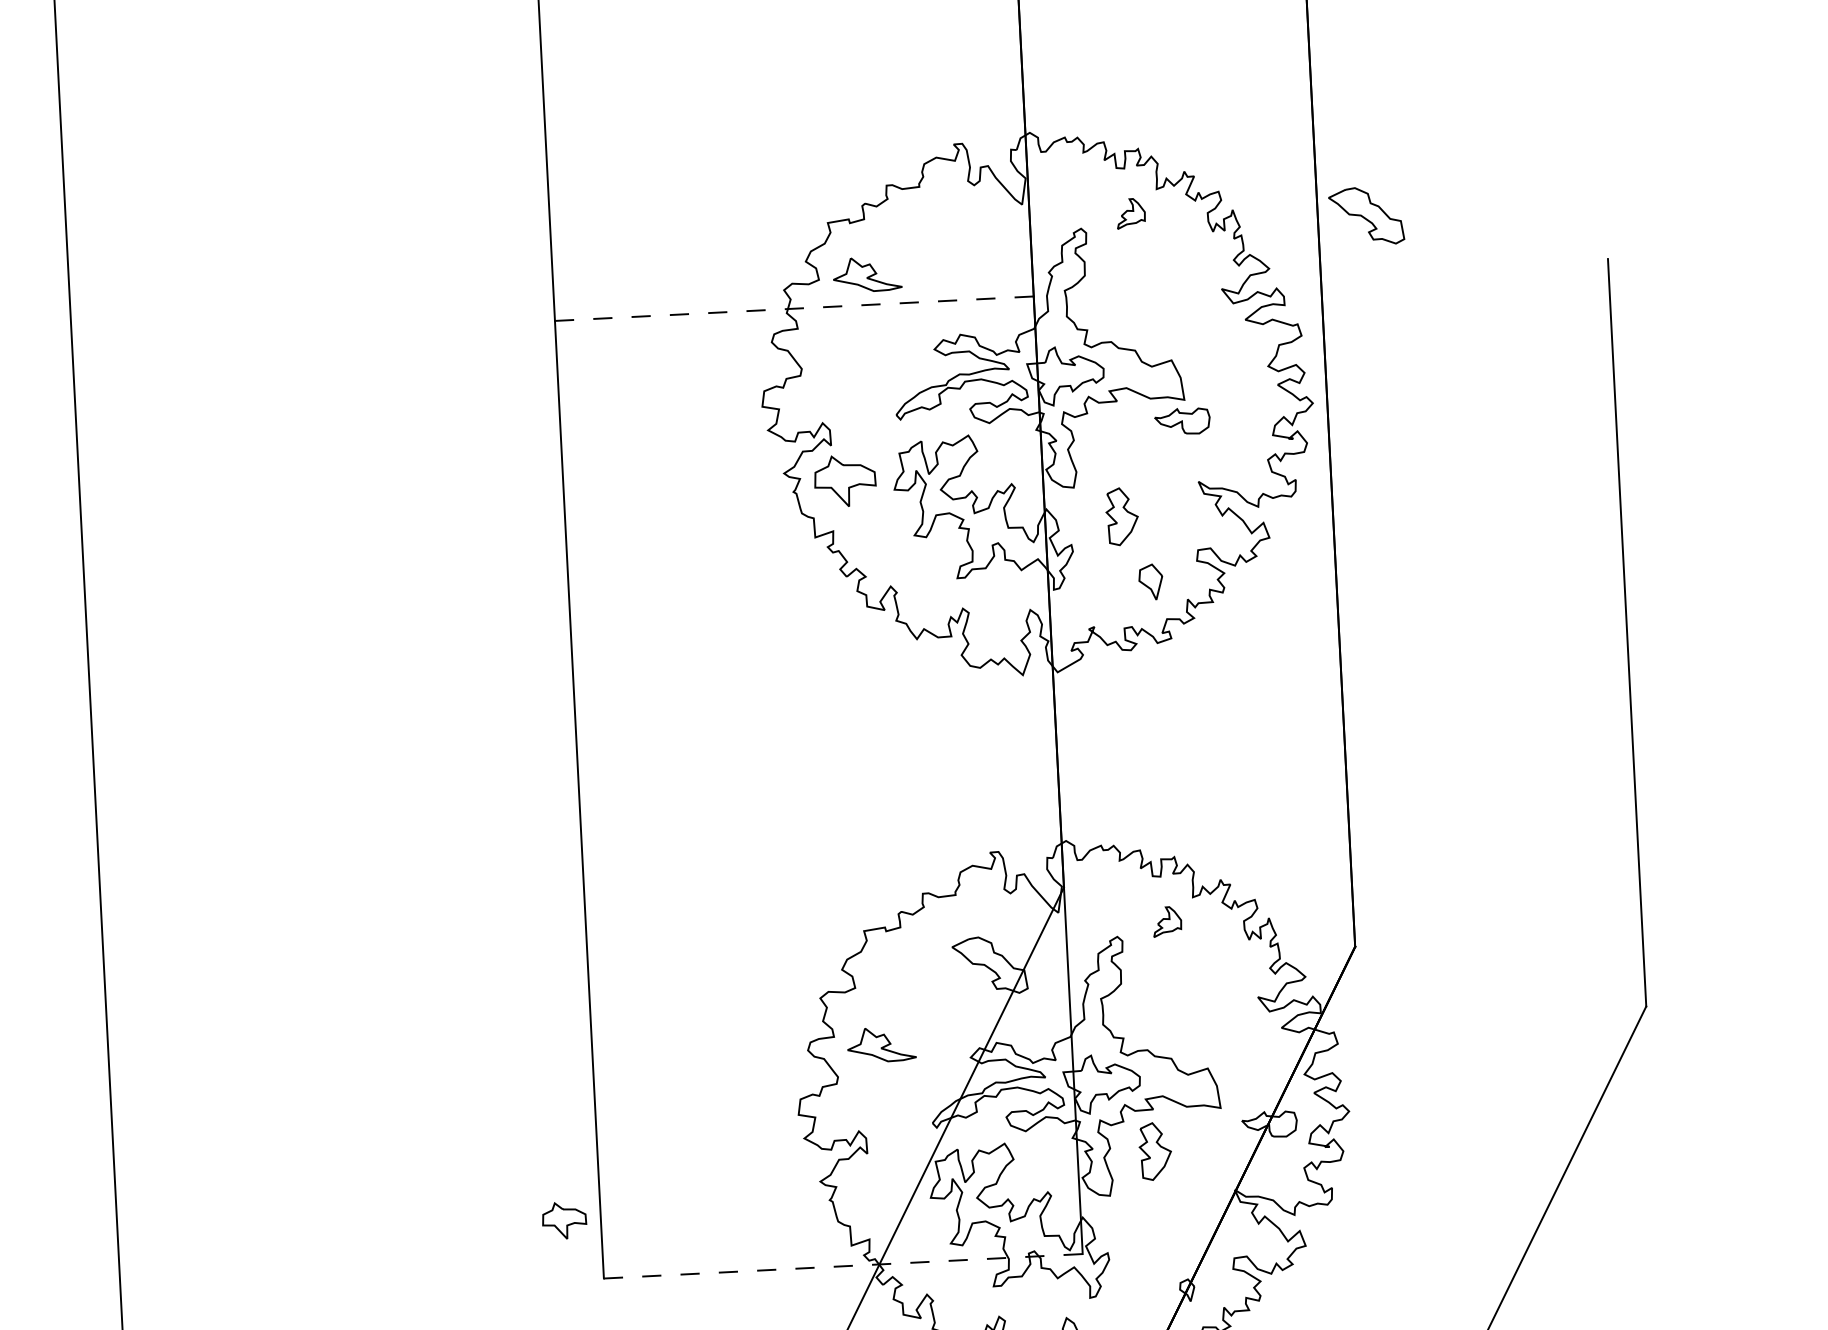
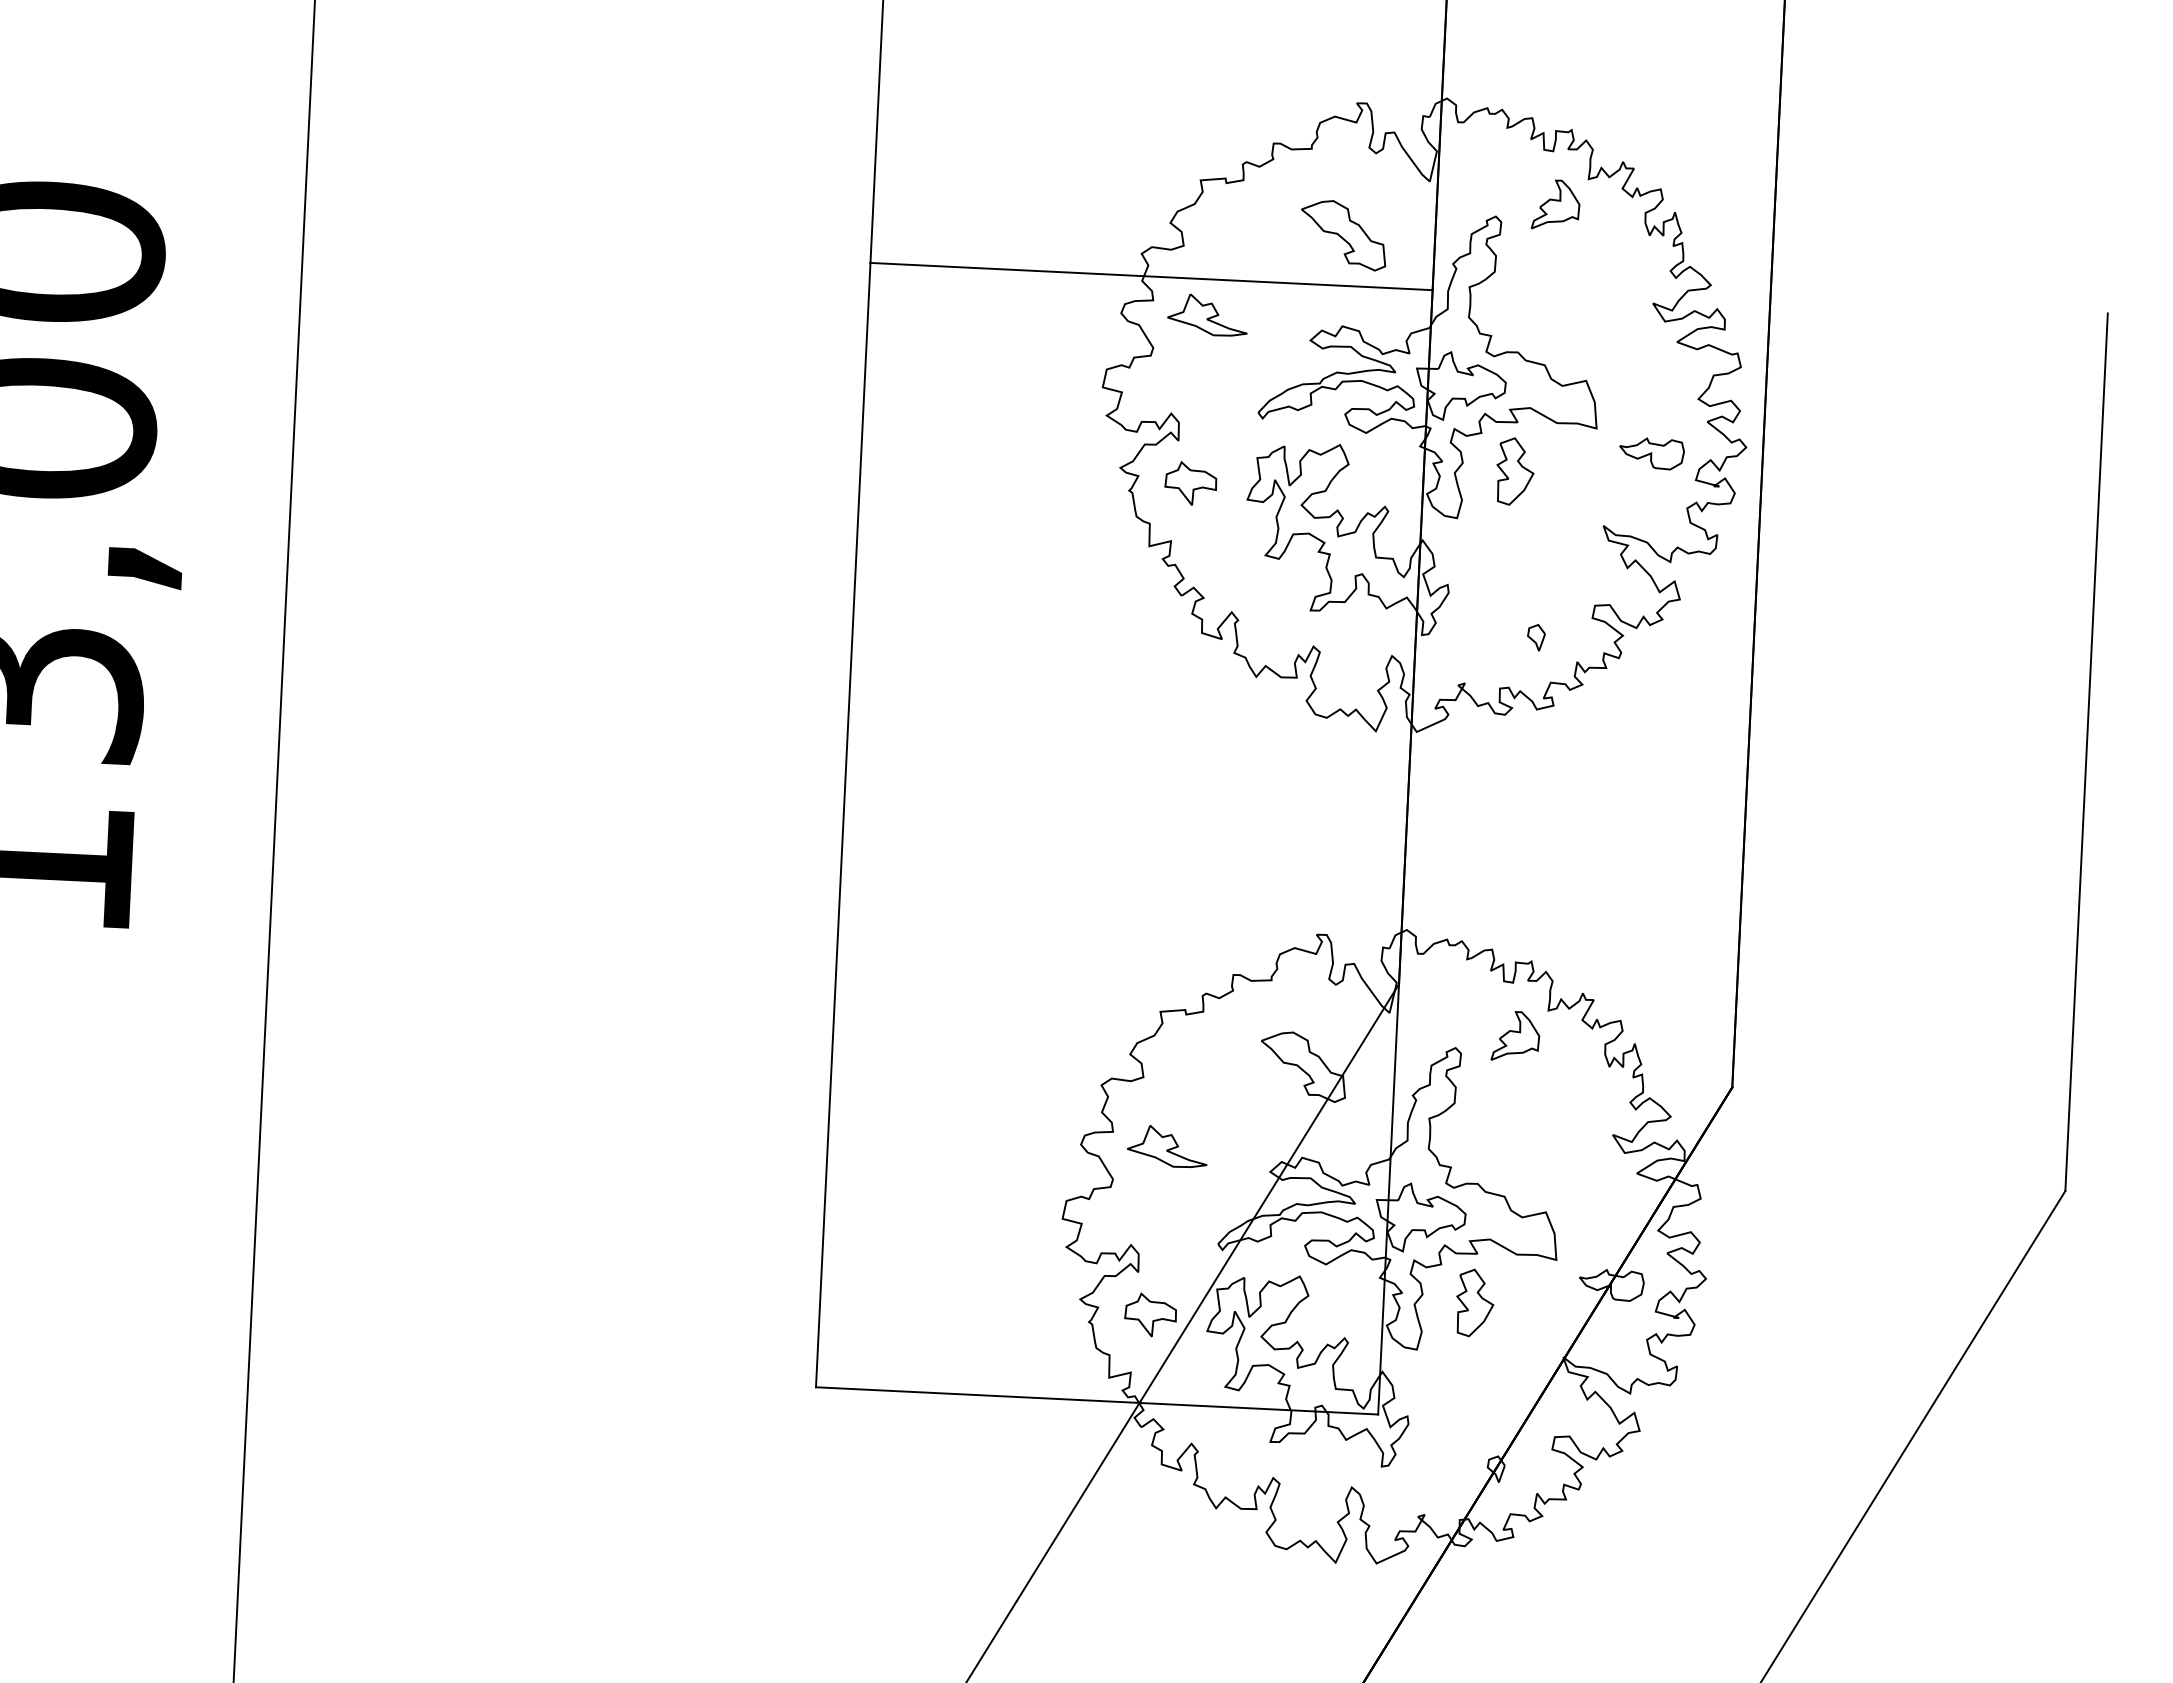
part: (1130, 213) -> (1555, 204), size x1.43
part: (1366, 216) -> (1343, 235), moved
part: (867, 274) -> (1207, 314), moved
line: (795, 308) -> (1152, 276), dashed -> solid
part: (1182, 421) -> (1651, 453), moved
part: (844, 480) -> (1190, 483), size x0.71
part: (1122, 516) -> (1515, 471), moved
part: (1151, 582) -> (1536, 637), size x0.62
part: (1167, 921) -> (1515, 1035), size x1.43
part: (564, 1220) -> (1150, 1314), moved
line: (842, 1266) -> (1096, 1400), dashed -> solid

